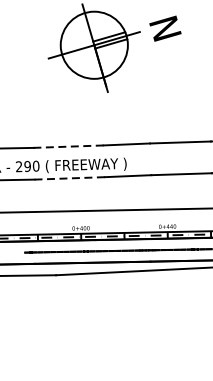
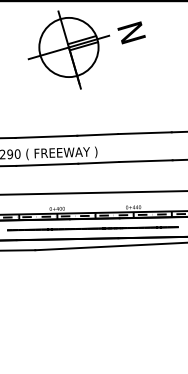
line: (68, 146) -> (46, 136), dashed -> solid
line: (69, 178) -> (47, 164), dashed -> solid

